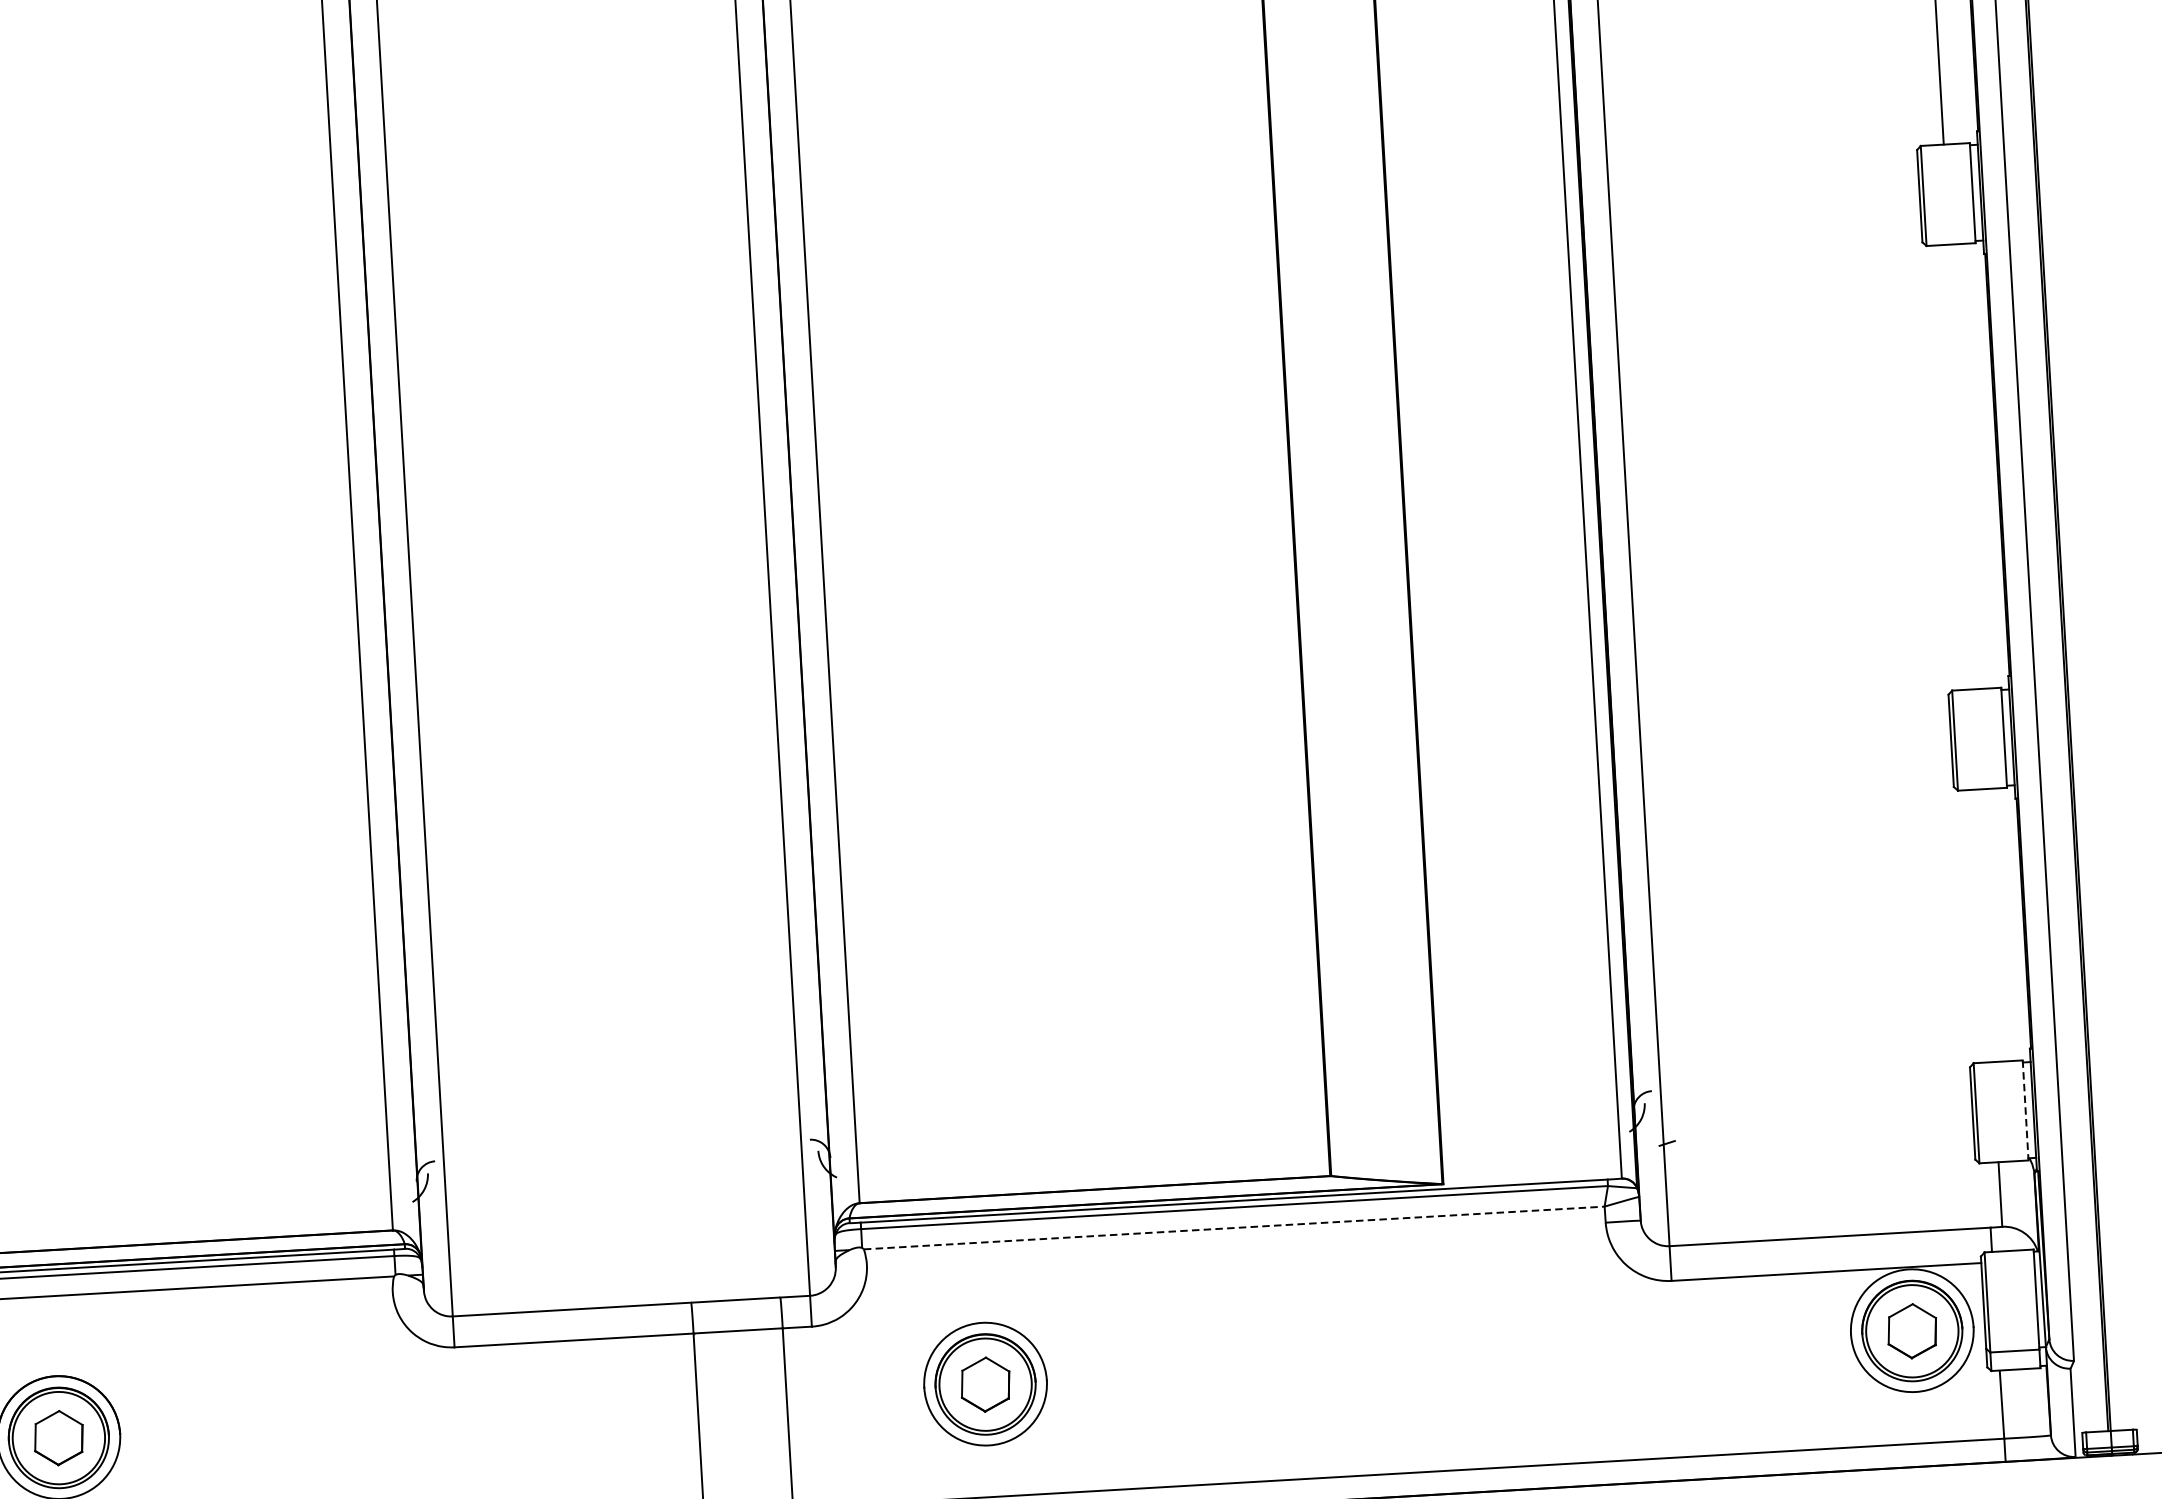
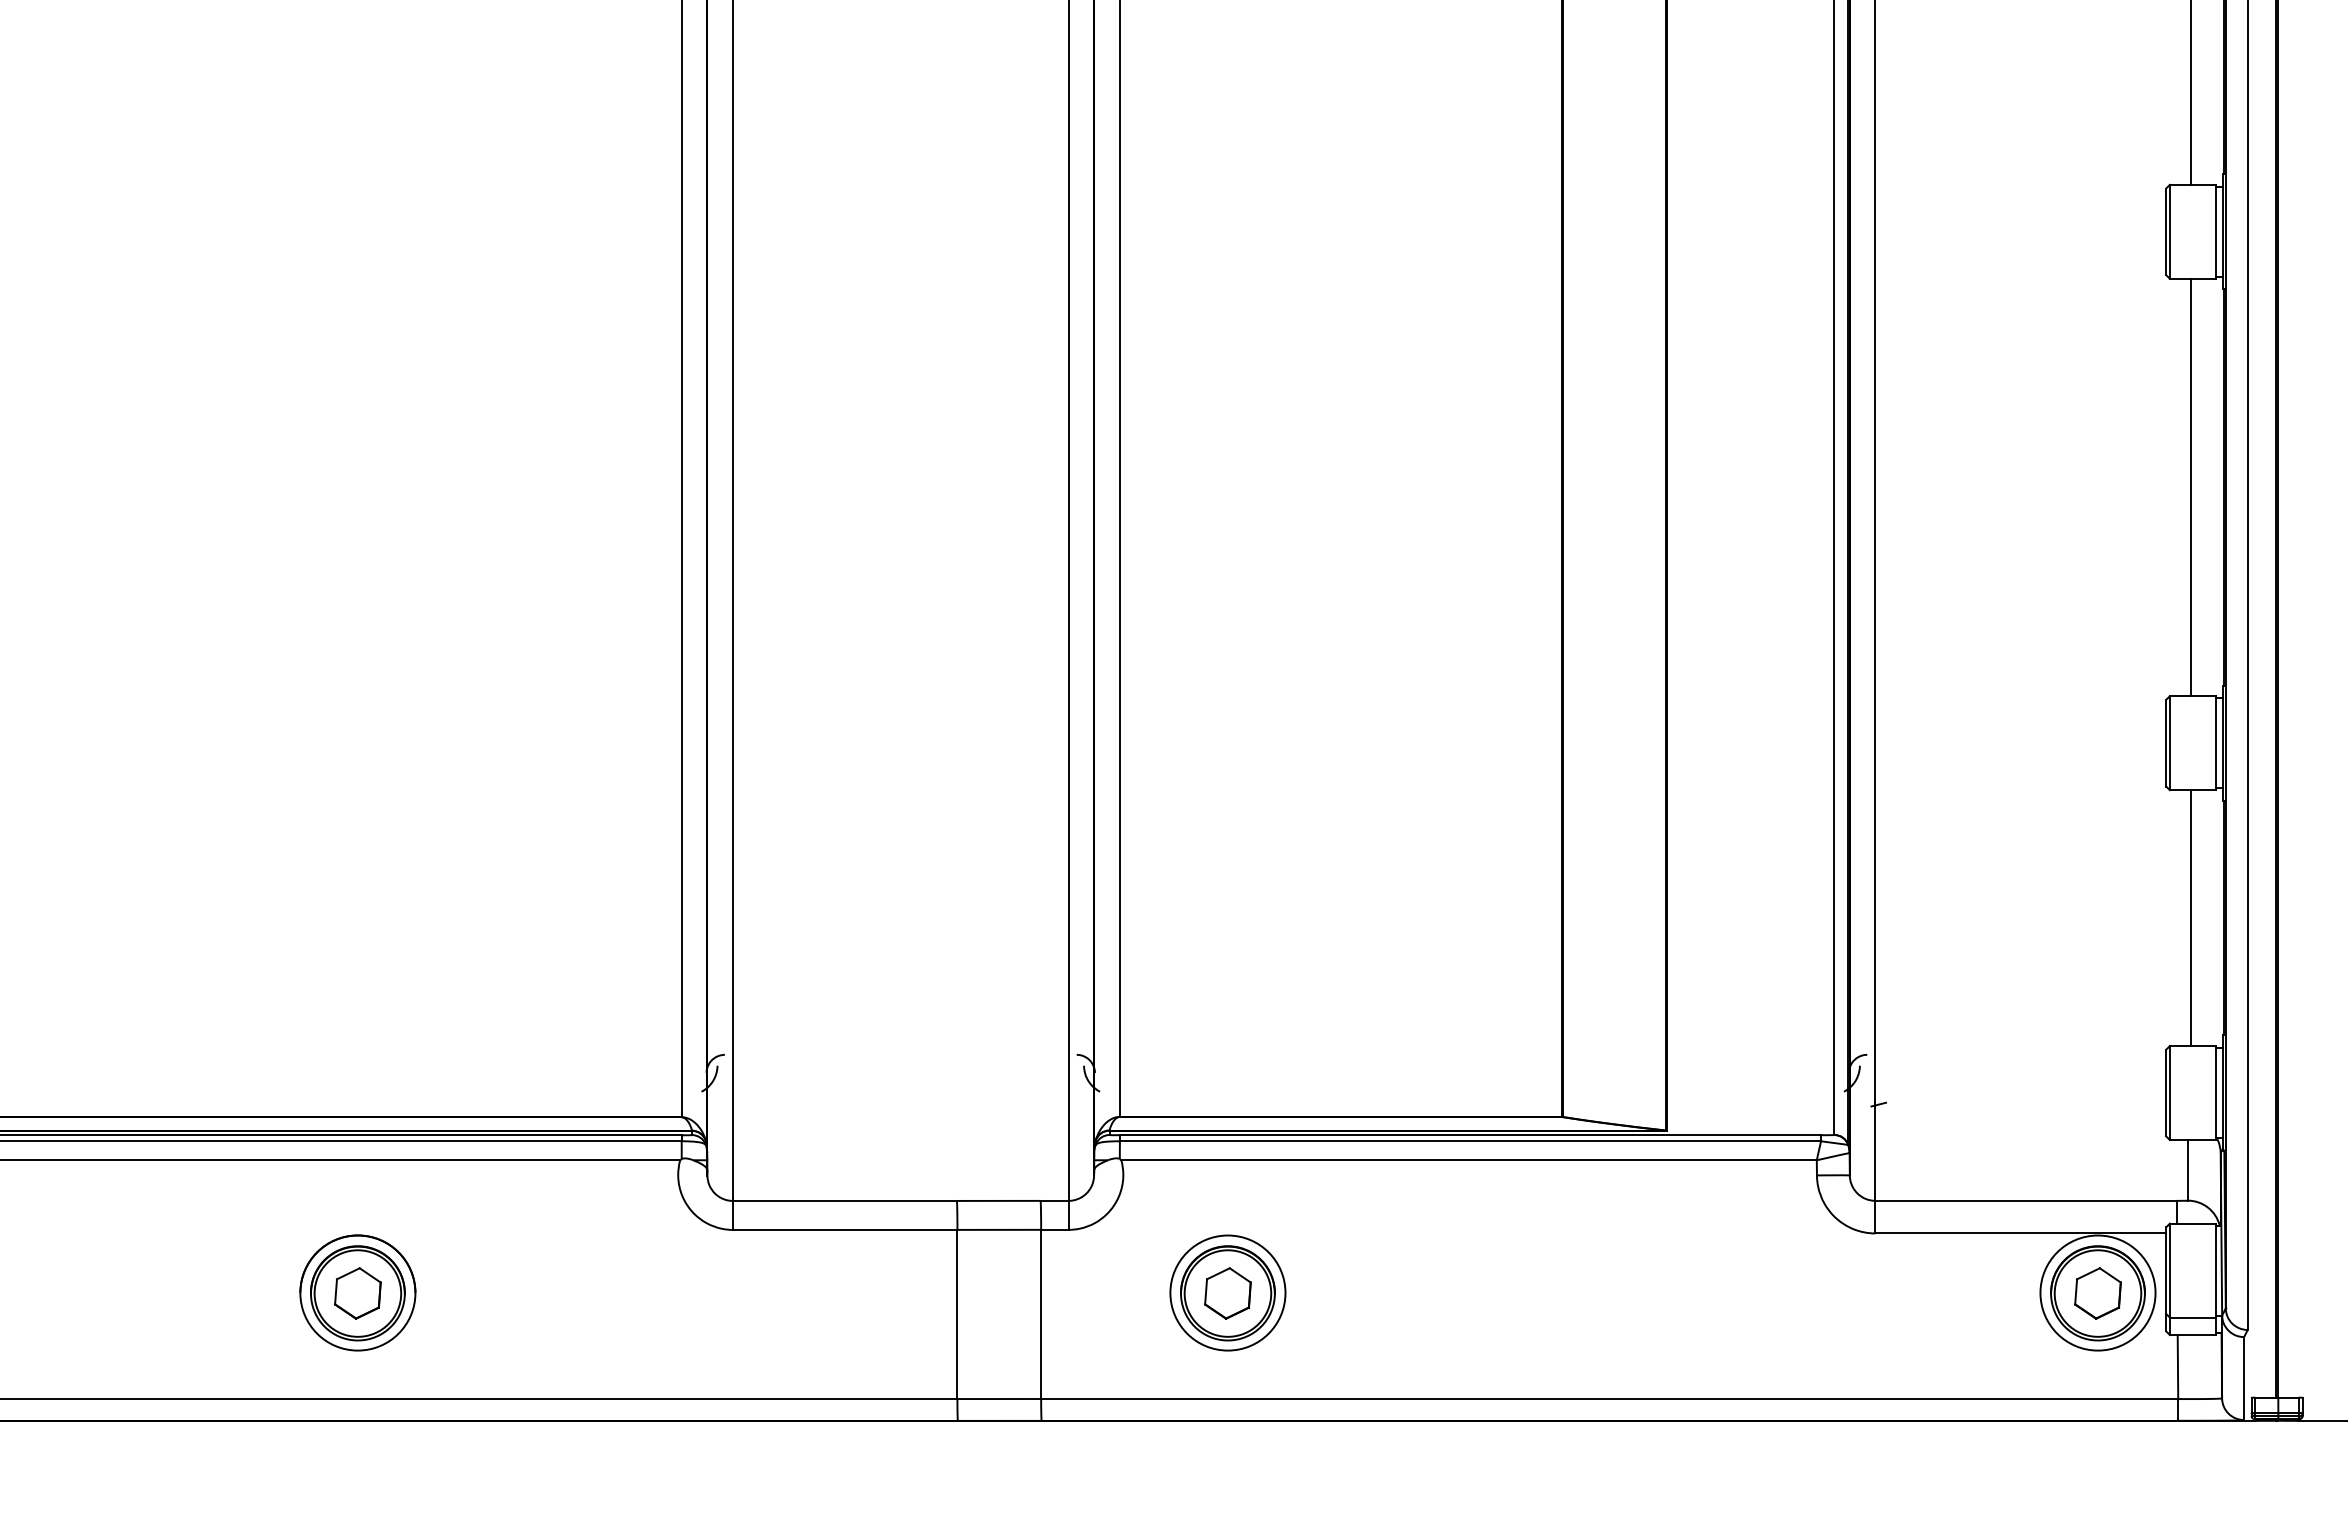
line: (1962, 466) -> (2191, 487), added
line: (1988, 926) -> (2191, 918), added
line: (2025, 1110) -> (2215, 1093), dashed -> solid
line: (1234, 1228) -> (1469, 1160), dashed -> solid

